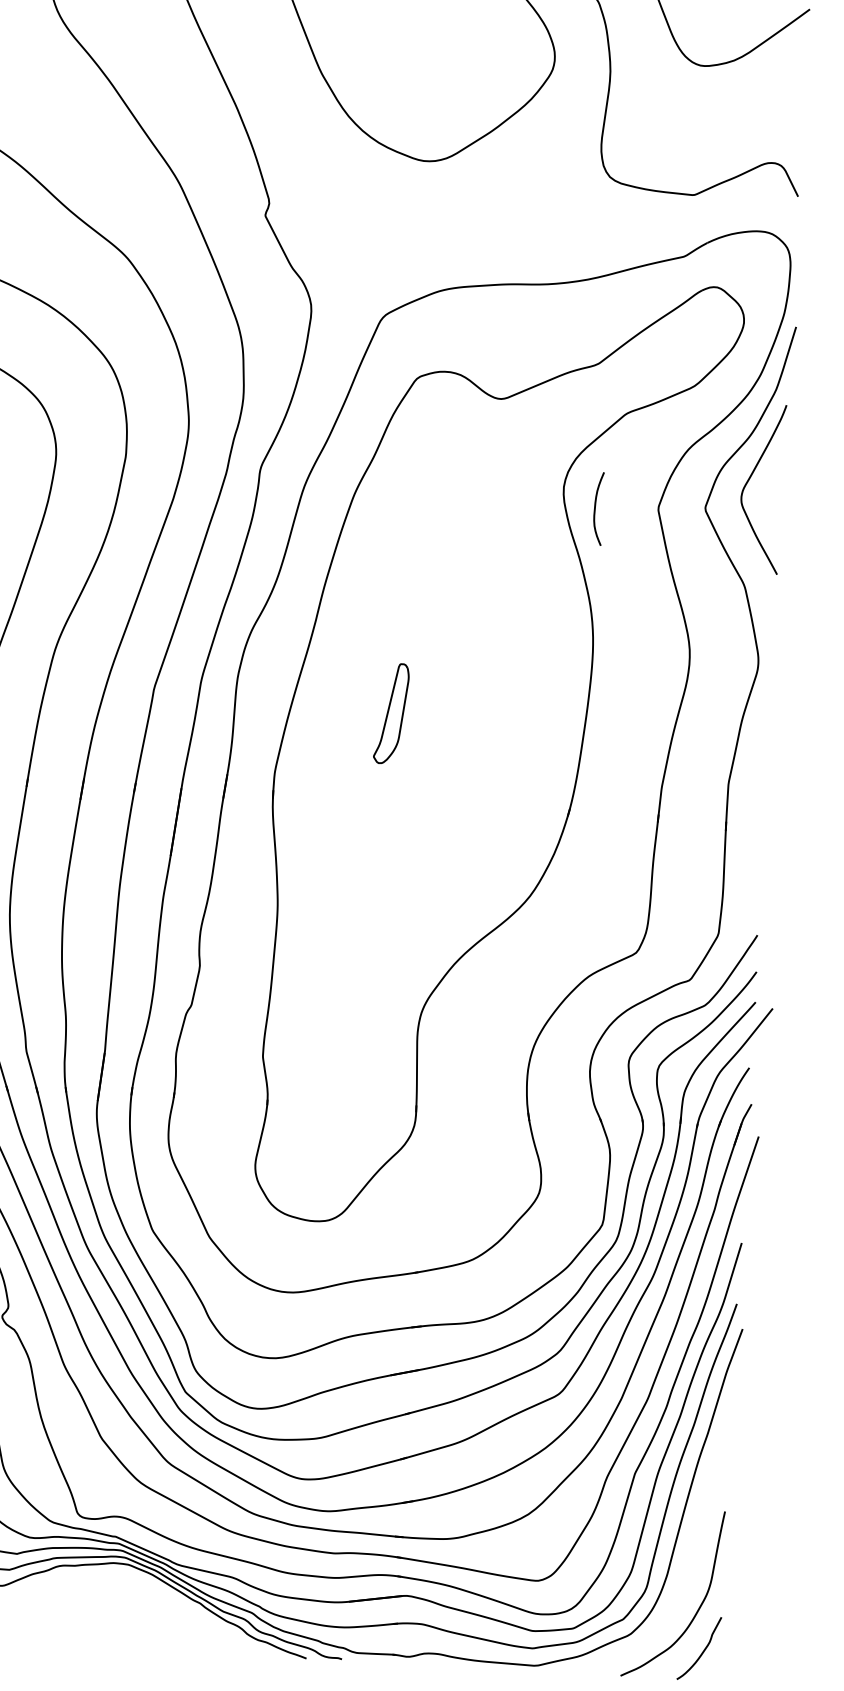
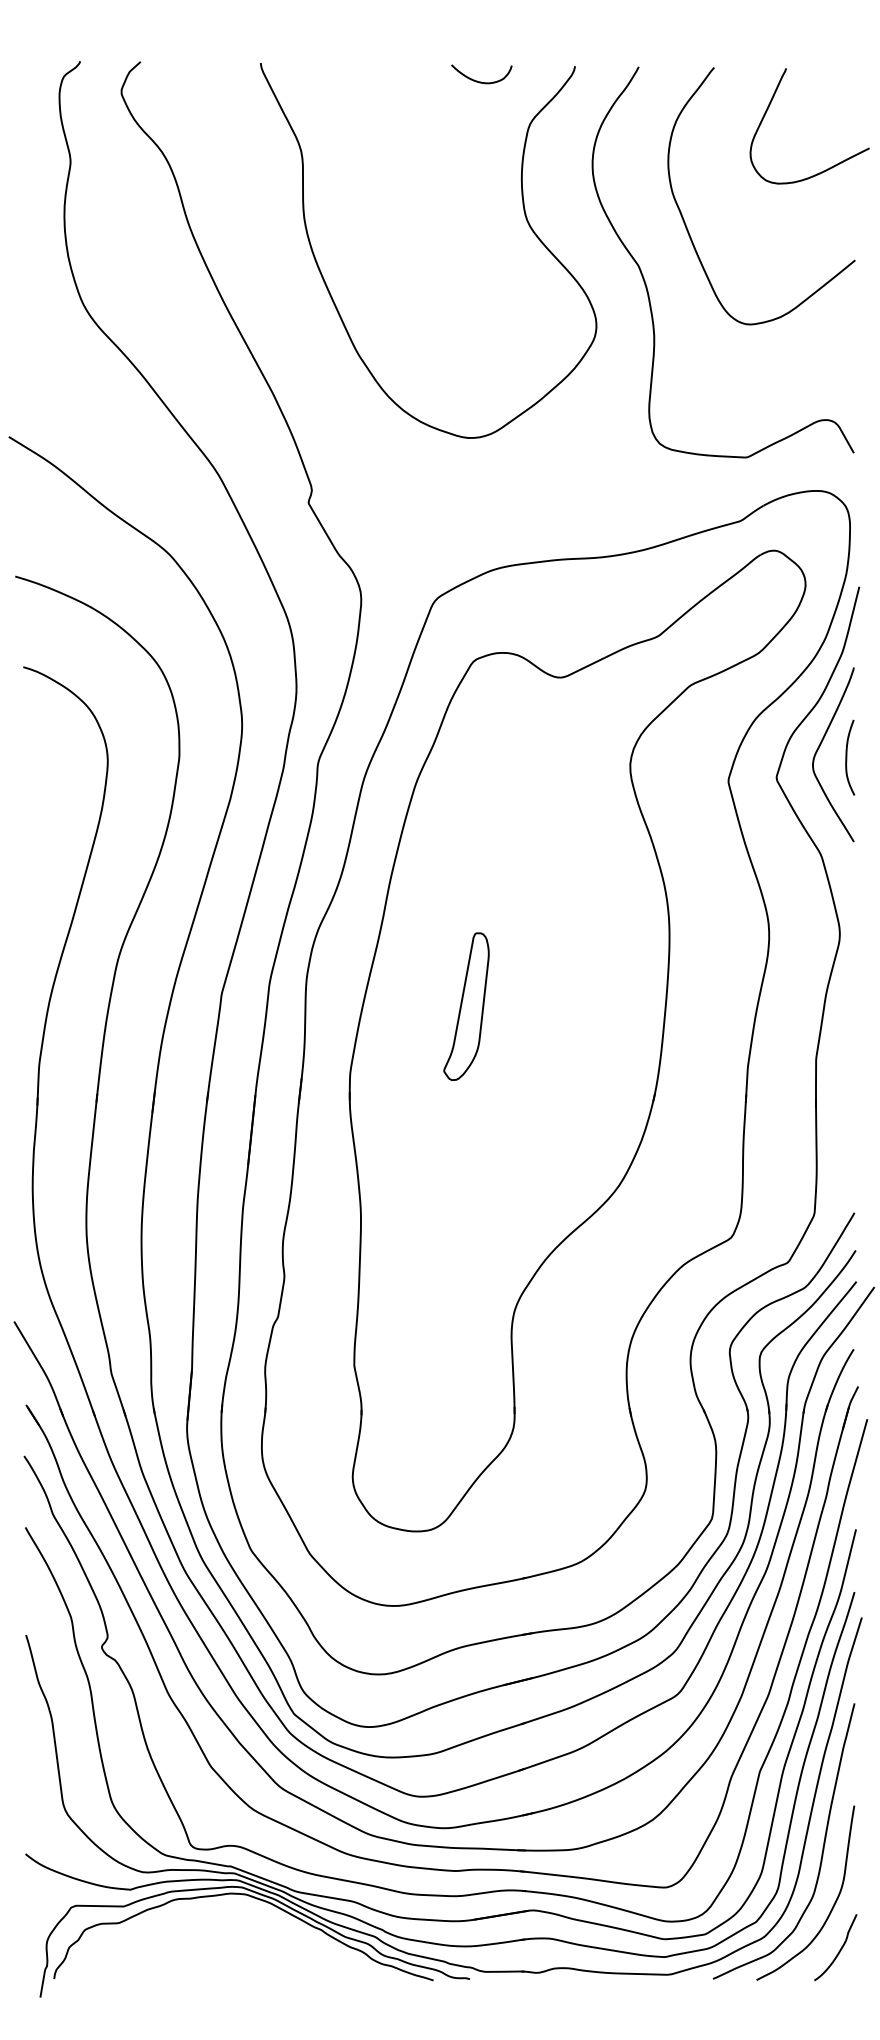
curve: (596, 508) -> (847, 757), moved
part: (391, 713) -> (466, 1006), size x1.43
curve: (691, 1550) -> (822, 1847), added

